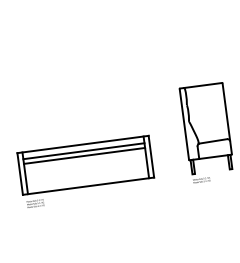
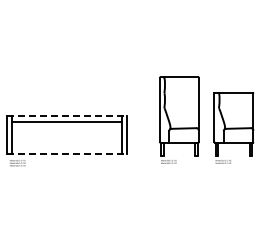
line: (83, 143) -> (67, 115), solid -> dashed
line: (84, 156) -> (66, 126), removed
line: (89, 185) -> (67, 153), solid -> dashed

